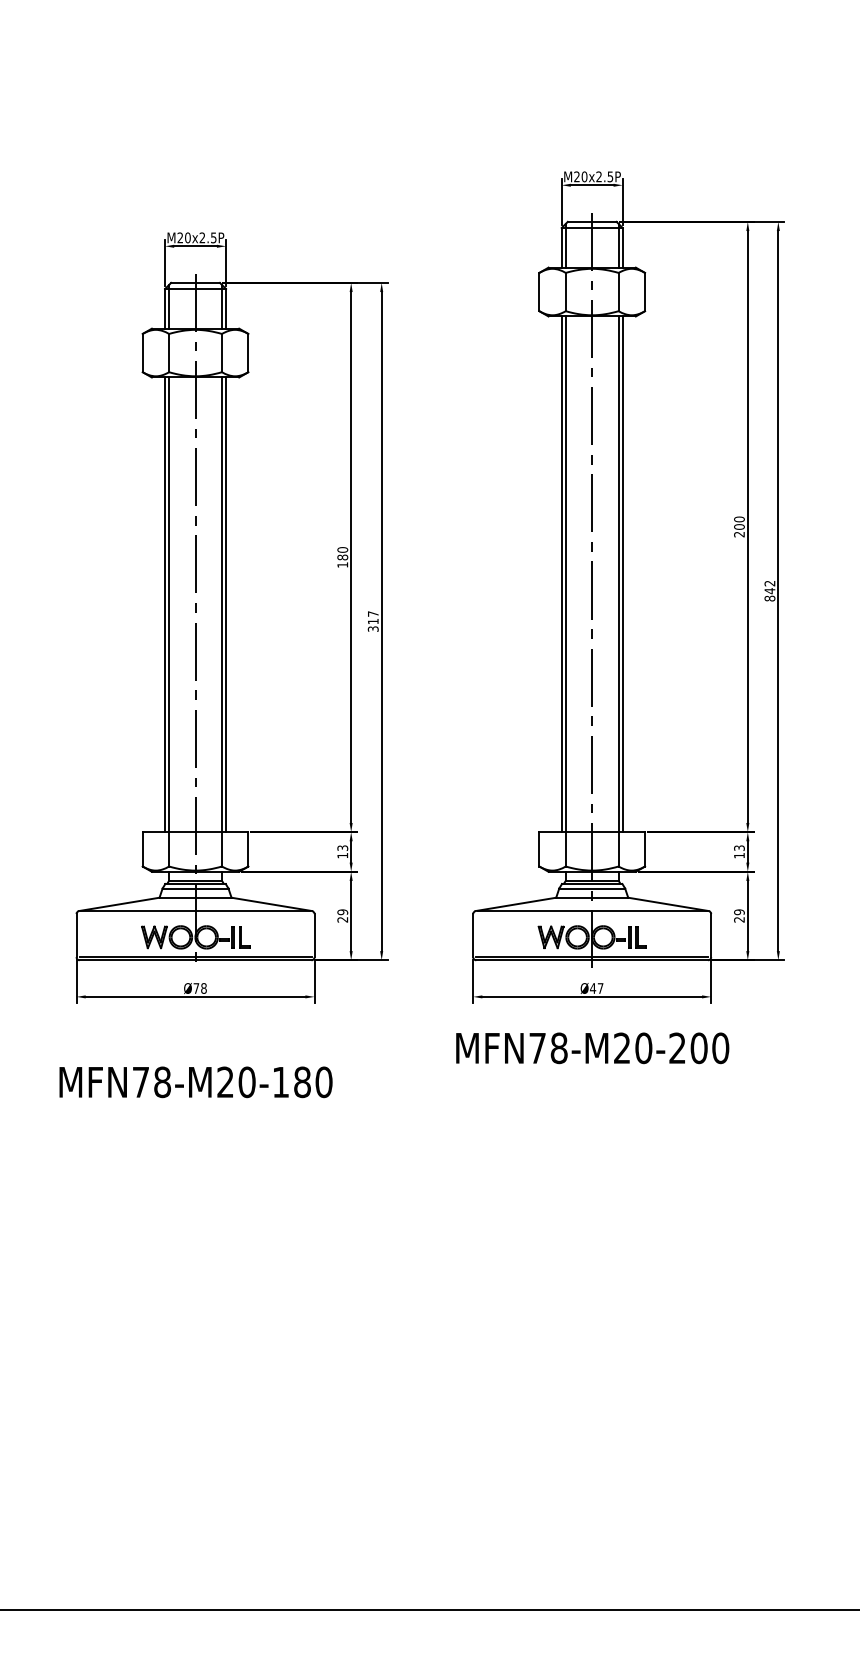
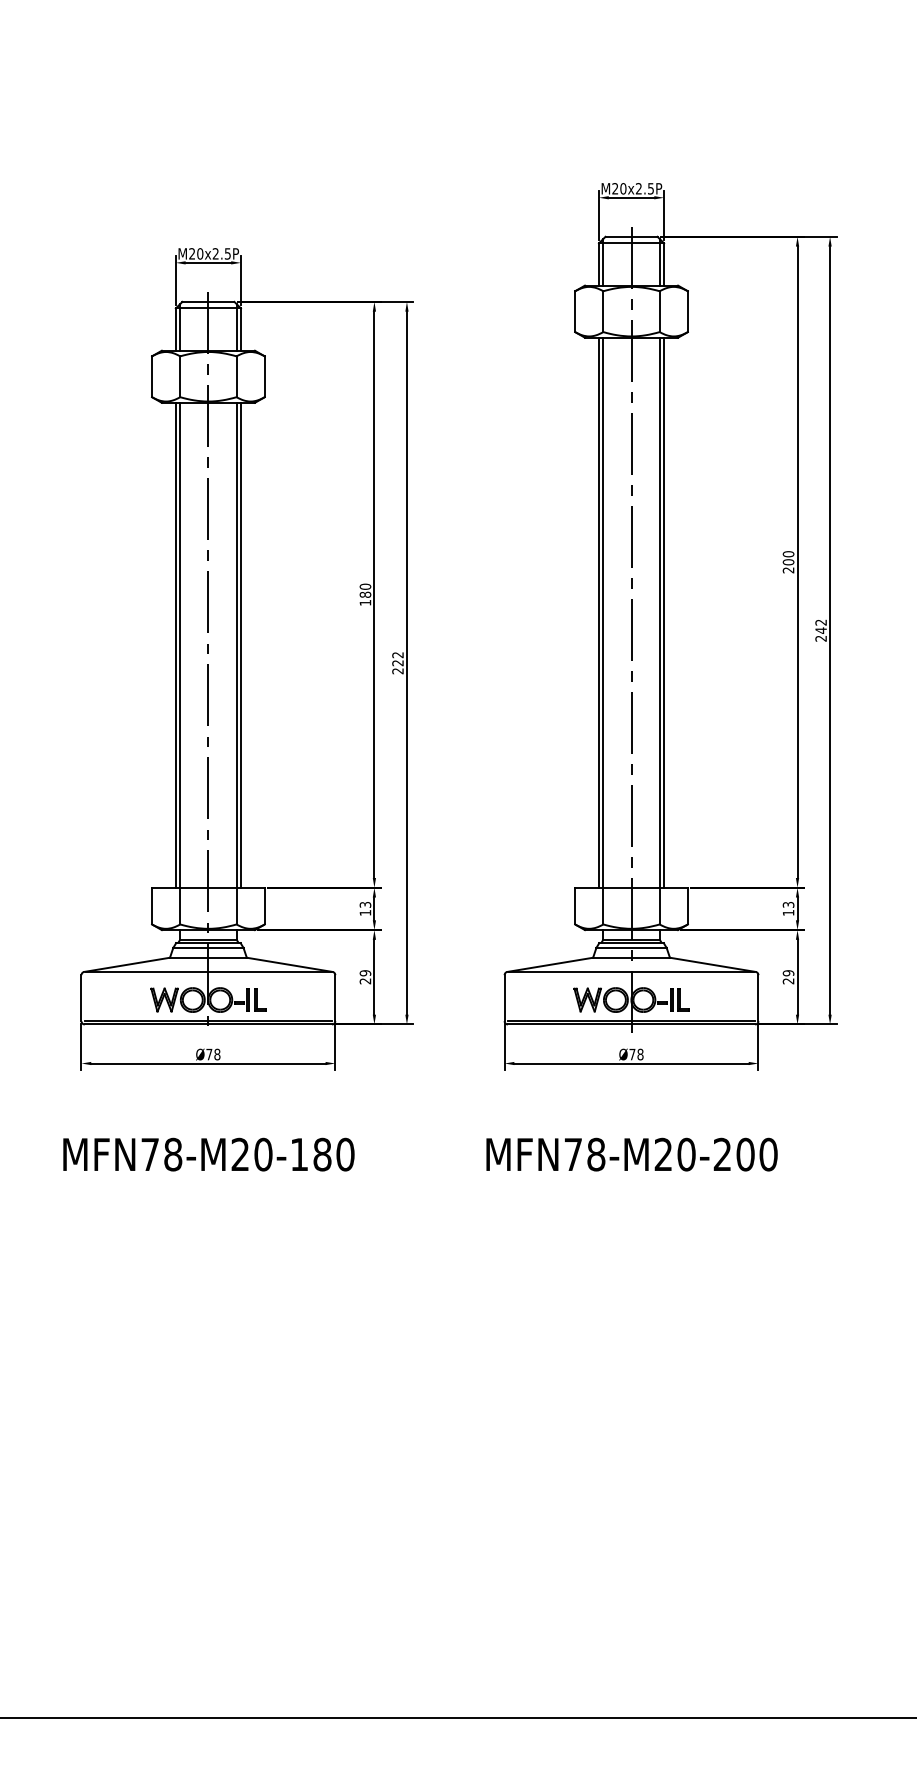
text: (769, 598) -> (820, 638), 842 -> 242
text: (372, 621) -> (397, 663), 317 -> 222
text: (596, 988) -> (636, 1054), Ø47 -> Ø78
text: (592, 1048) -> (631, 1154), moved

